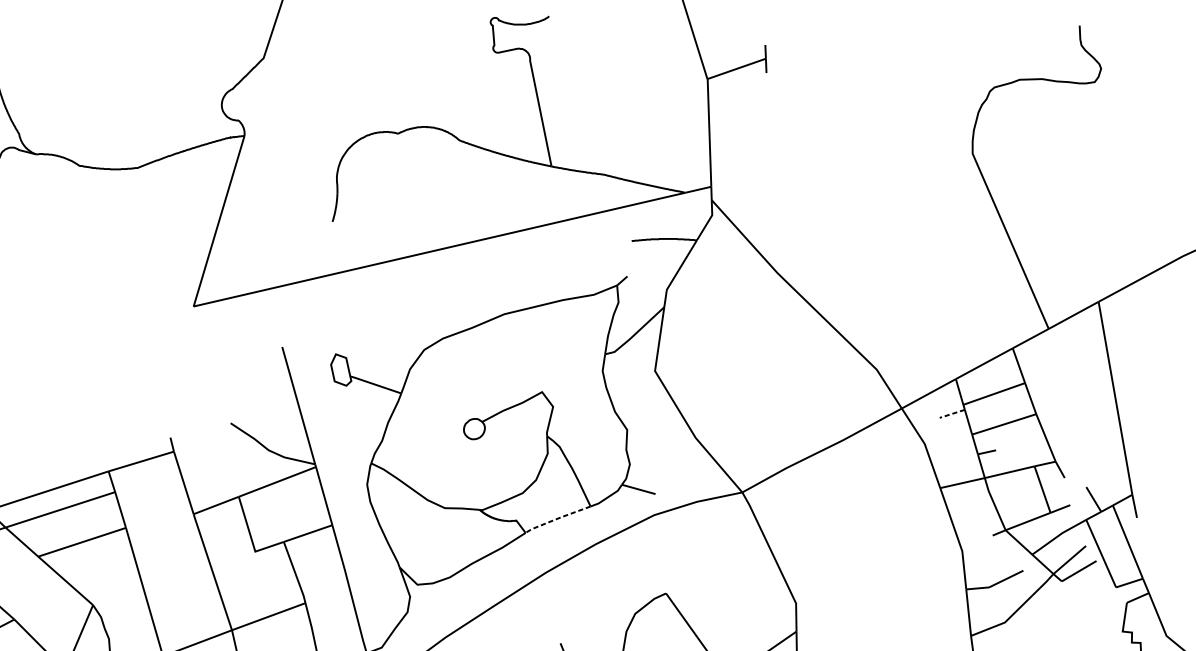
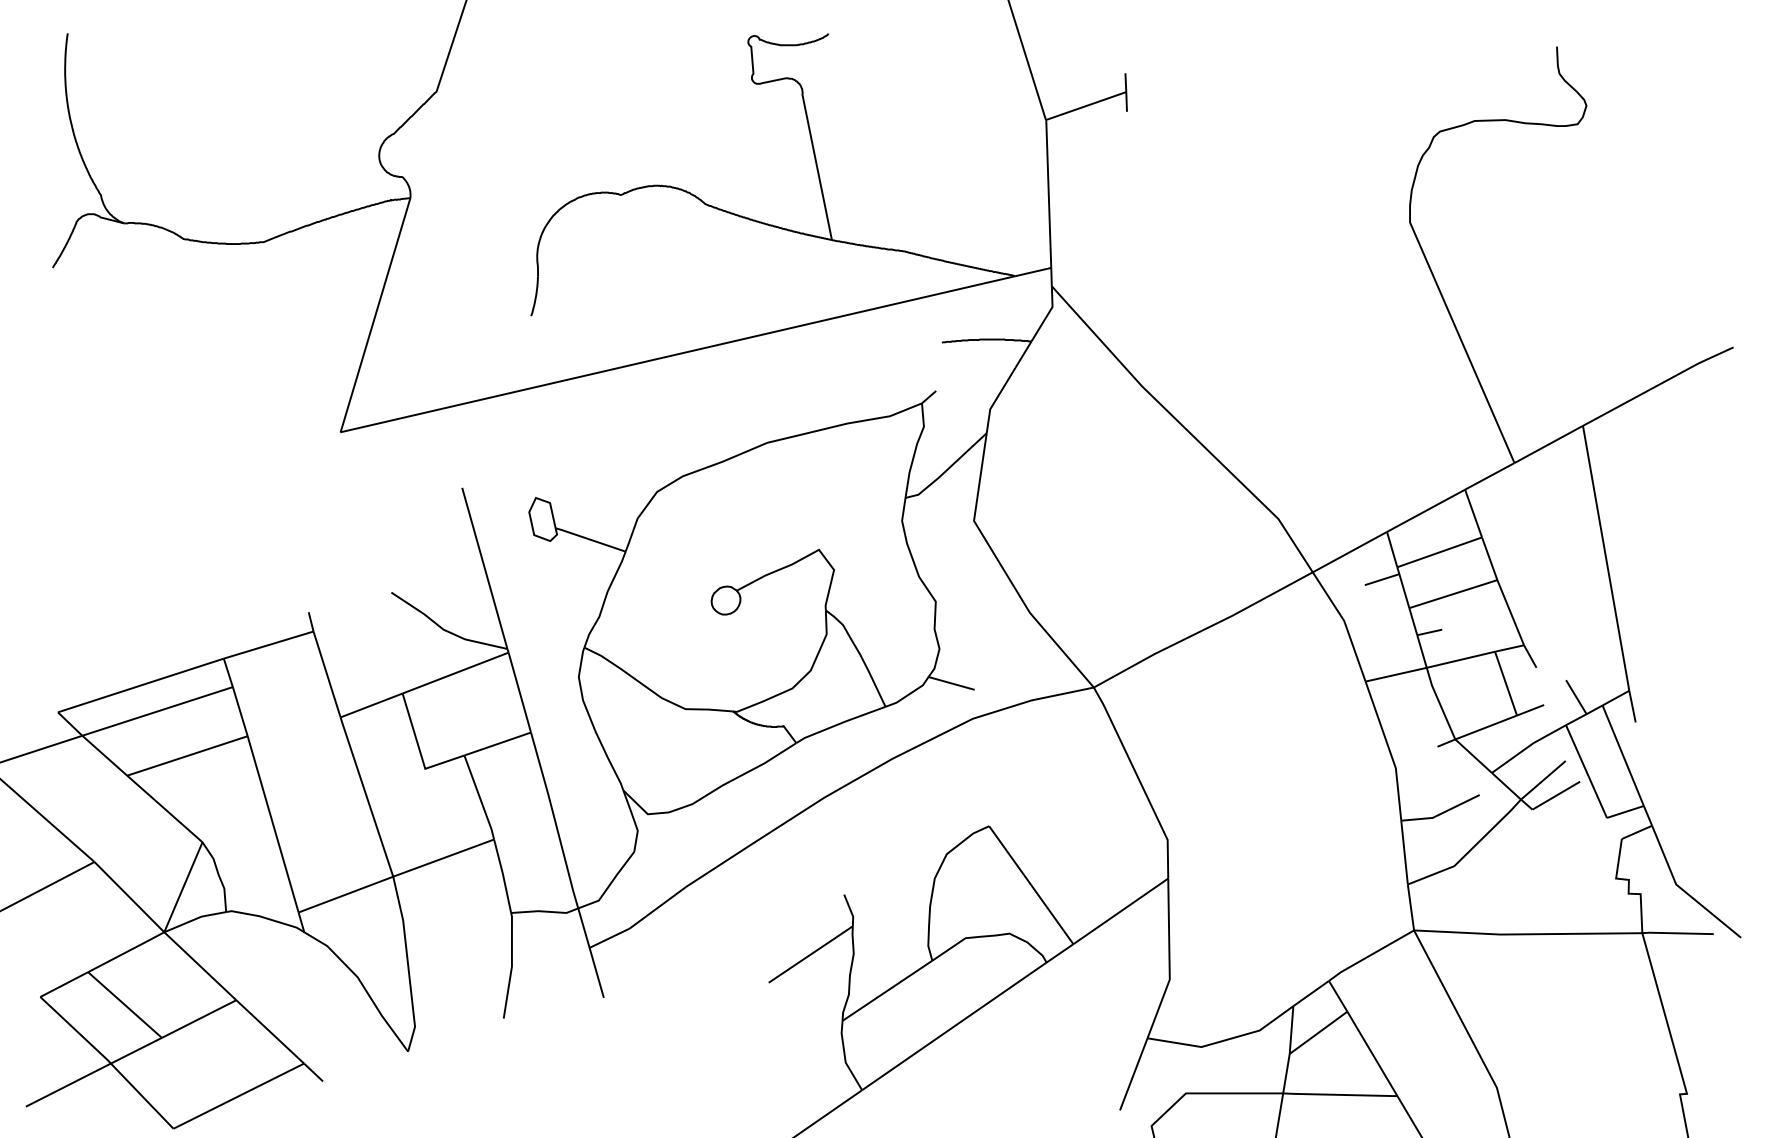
line: (951, 413) -> (1381, 579), dashed -> solid
line: (557, 518) -> (840, 723), dashed -> solid

